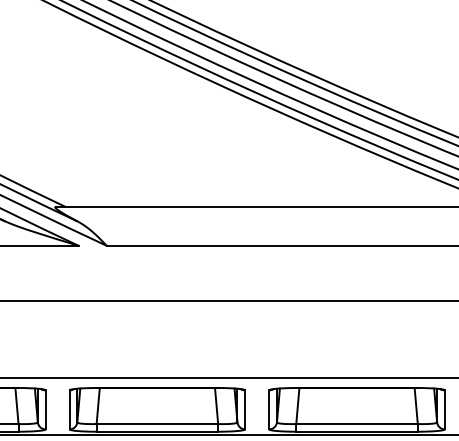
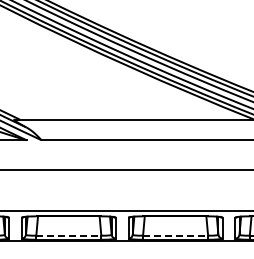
line: (158, 423) -> (69, 235), solid -> dashed
line: (358, 423) -> (176, 235), solid -> dashed

